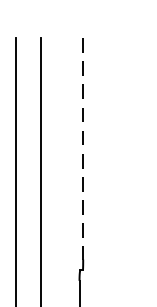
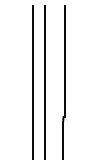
line: (84, 147) -> (65, 58), dashed -> solid

